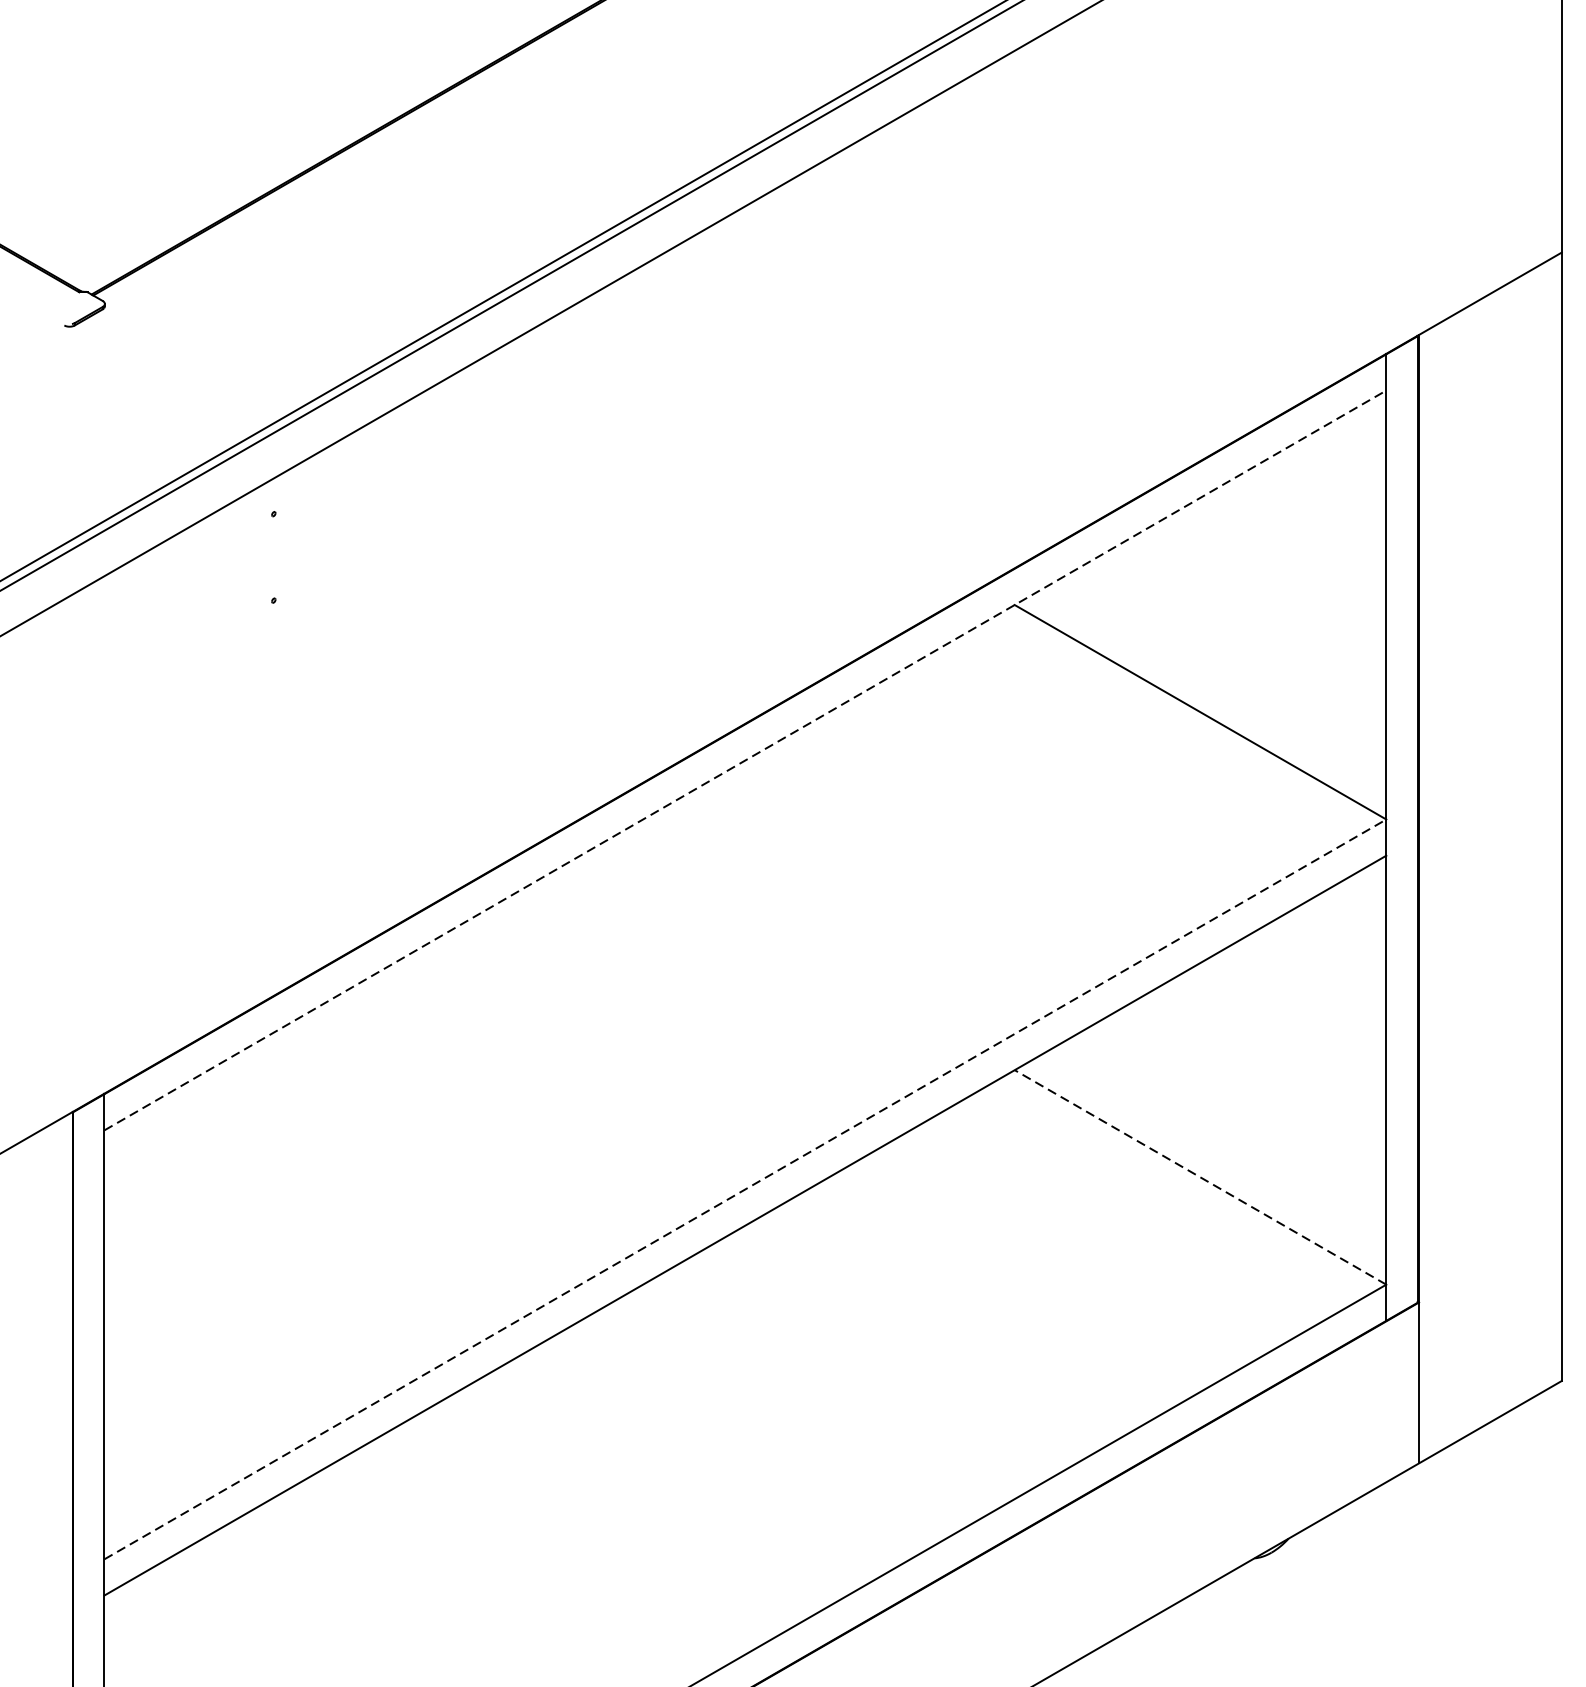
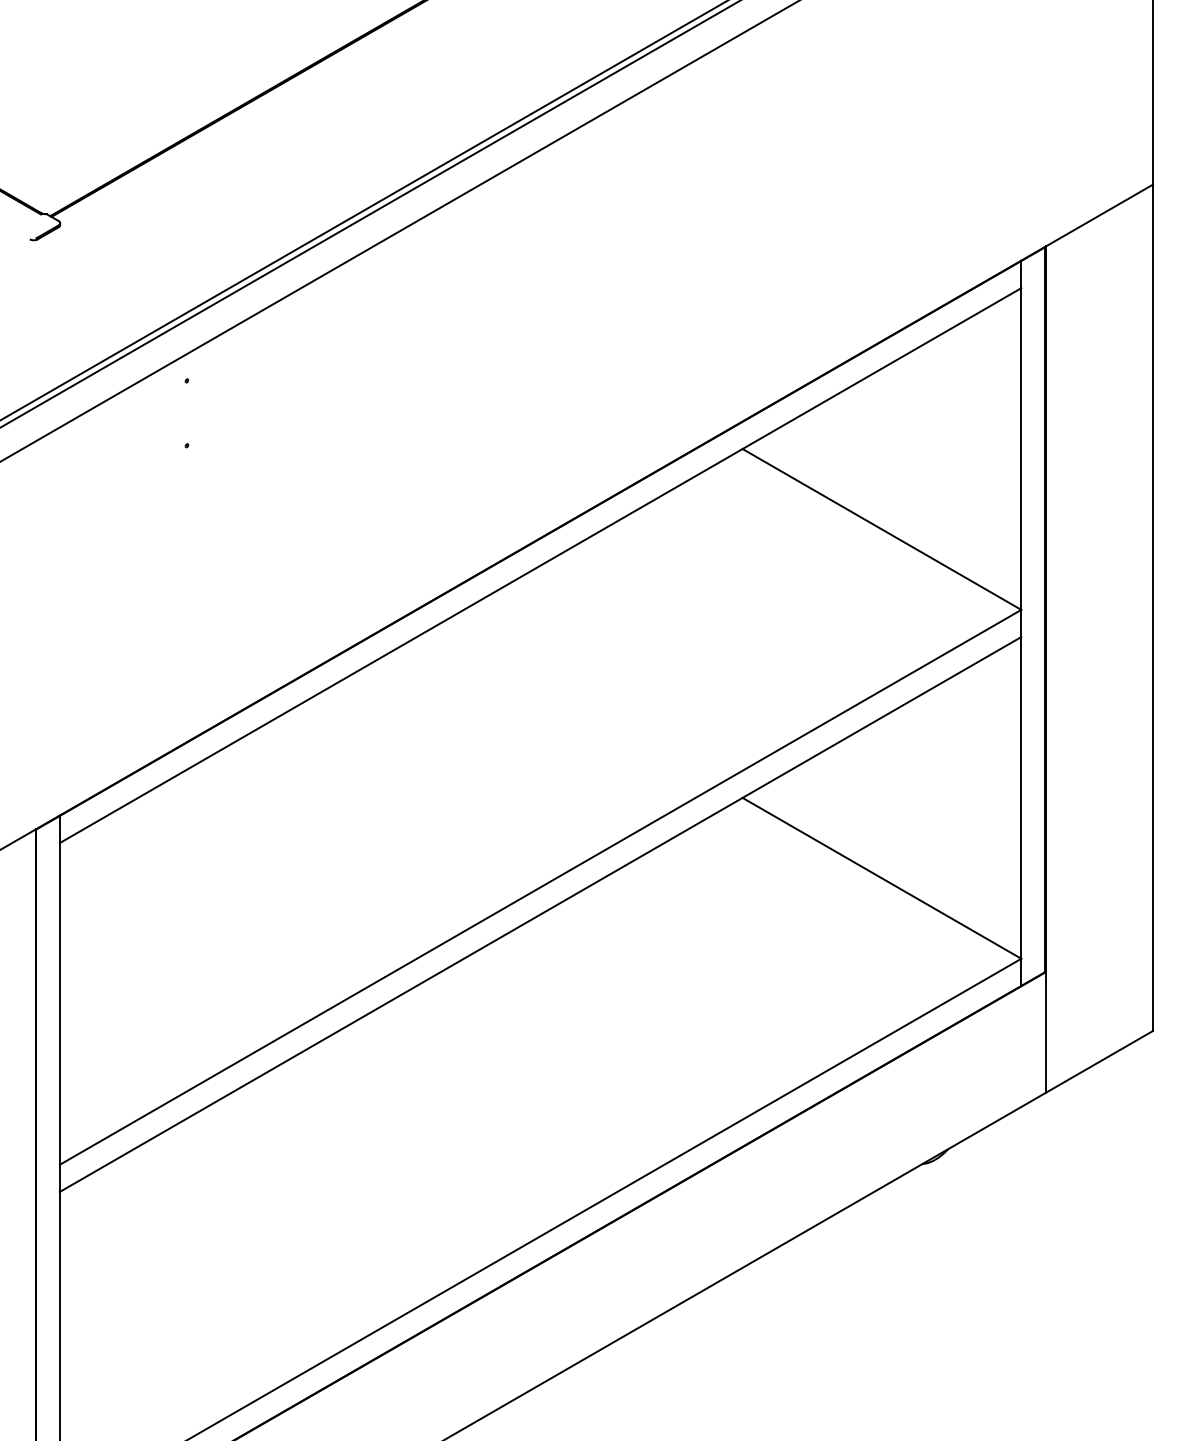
line: (746, 760) -> (541, 565), dashed -> solid
line: (1199, 1177) -> (881, 878), dashed -> solid
line: (746, 1189) -> (541, 887), dashed -> solid

